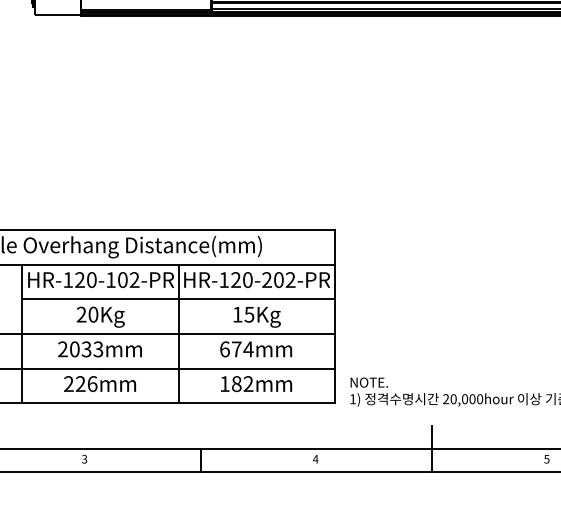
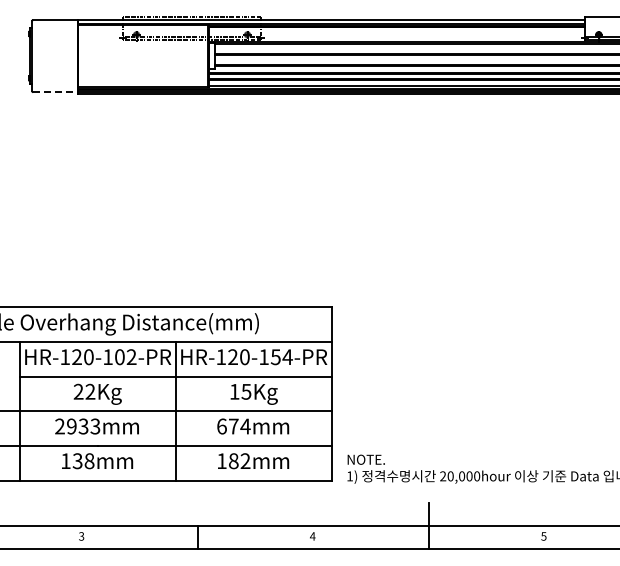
line: (58, 15) -> (55, 92), solid -> dashed
text: (278, 280) -> (275, 357), HR-120-202-PR -> HR-120-154-PR
text: (93, 314) -> (90, 391), 20Kg -> 22Kg
text: (74, 349) -> (71, 426), 2033mm -> 2933mm
text: (80, 384) -> (77, 461), 226mm -> 138mm

